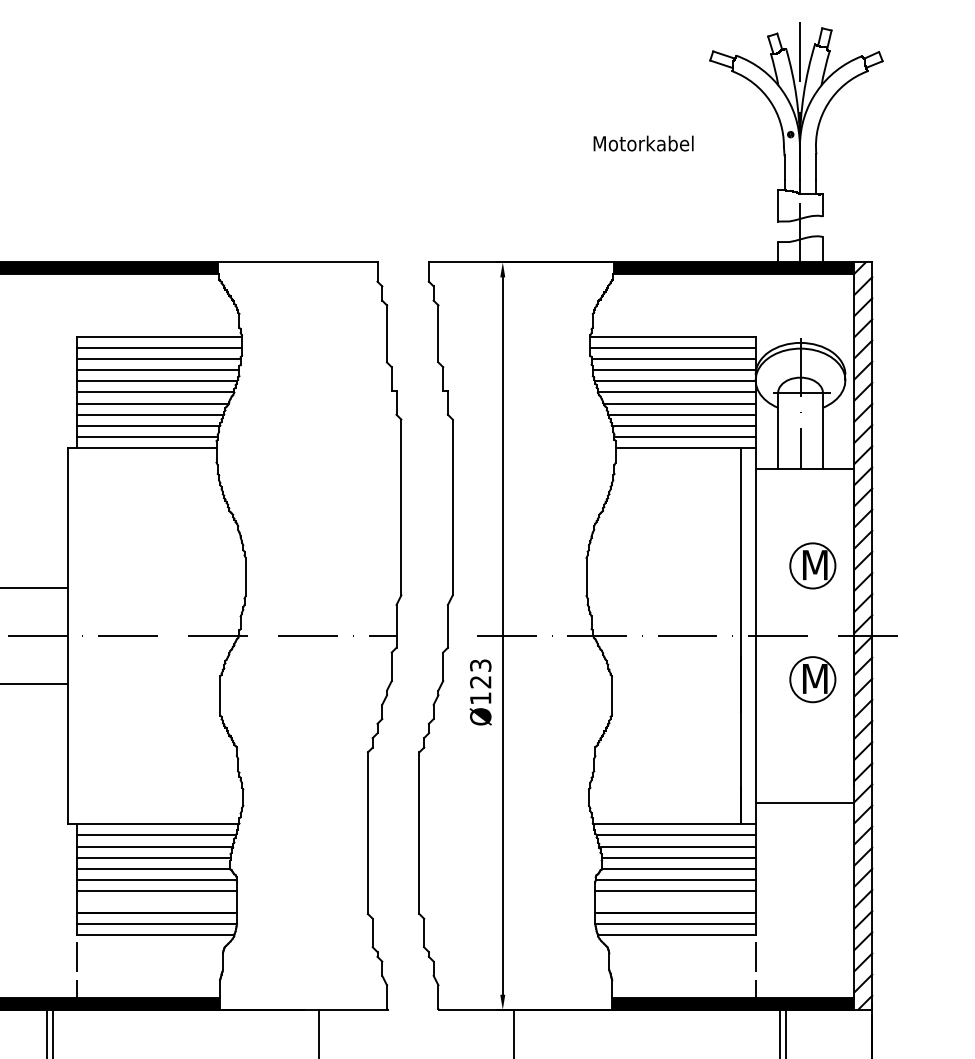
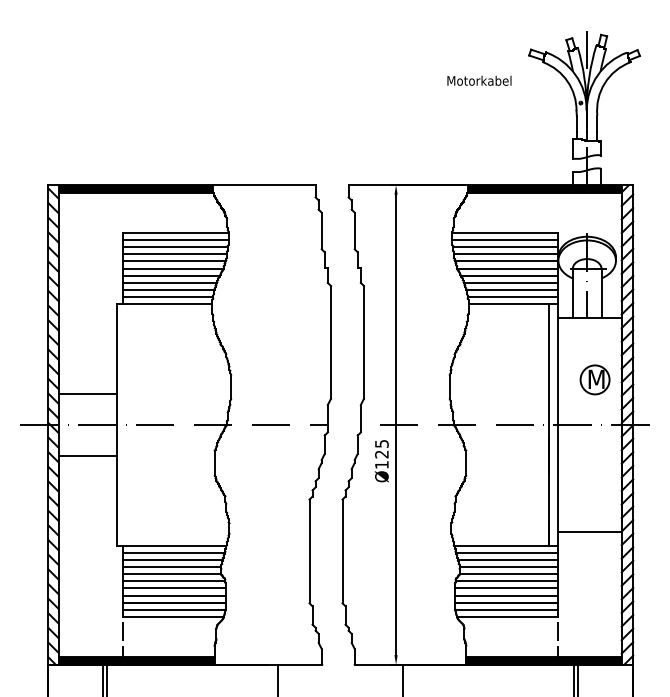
text: (643, 143) -> (479, 80), moved
text: (480, 664) -> (381, 443), Ø123 -> Ø125
part: (811, 679) -> (594, 452), removed
line: (156, 901) -> (173, 595), added
line: (674, 901) -> (506, 595), added

